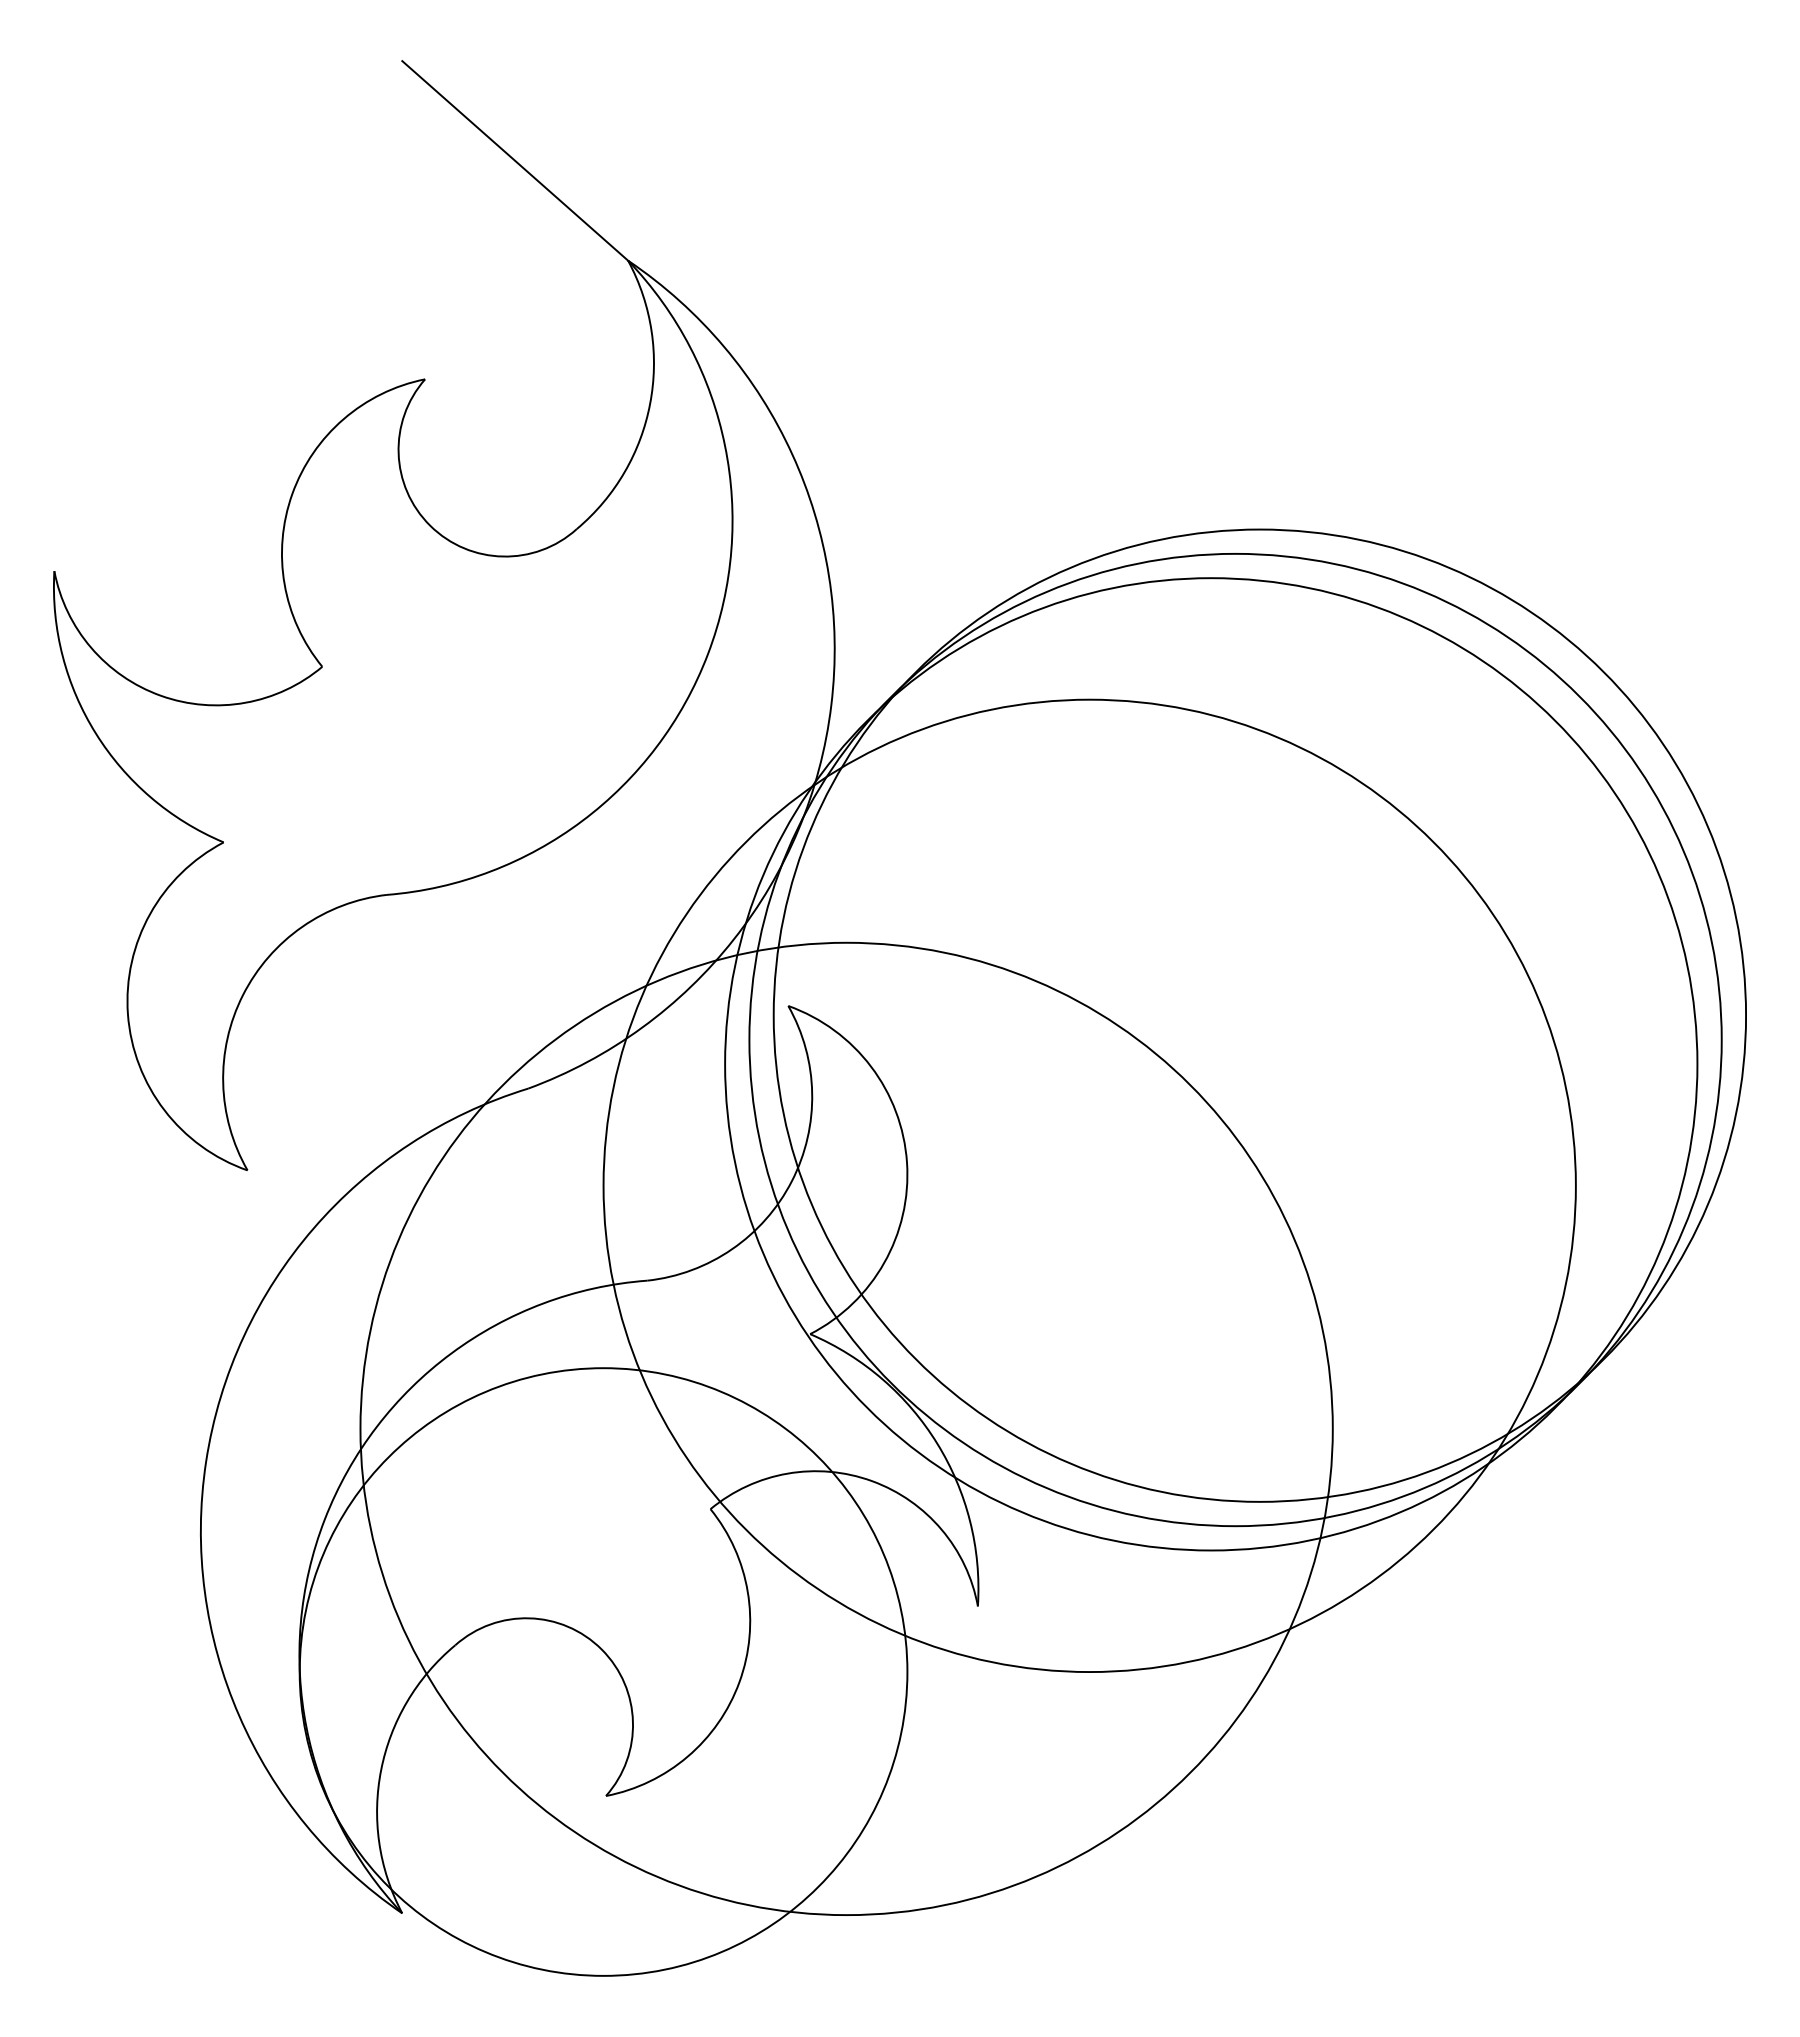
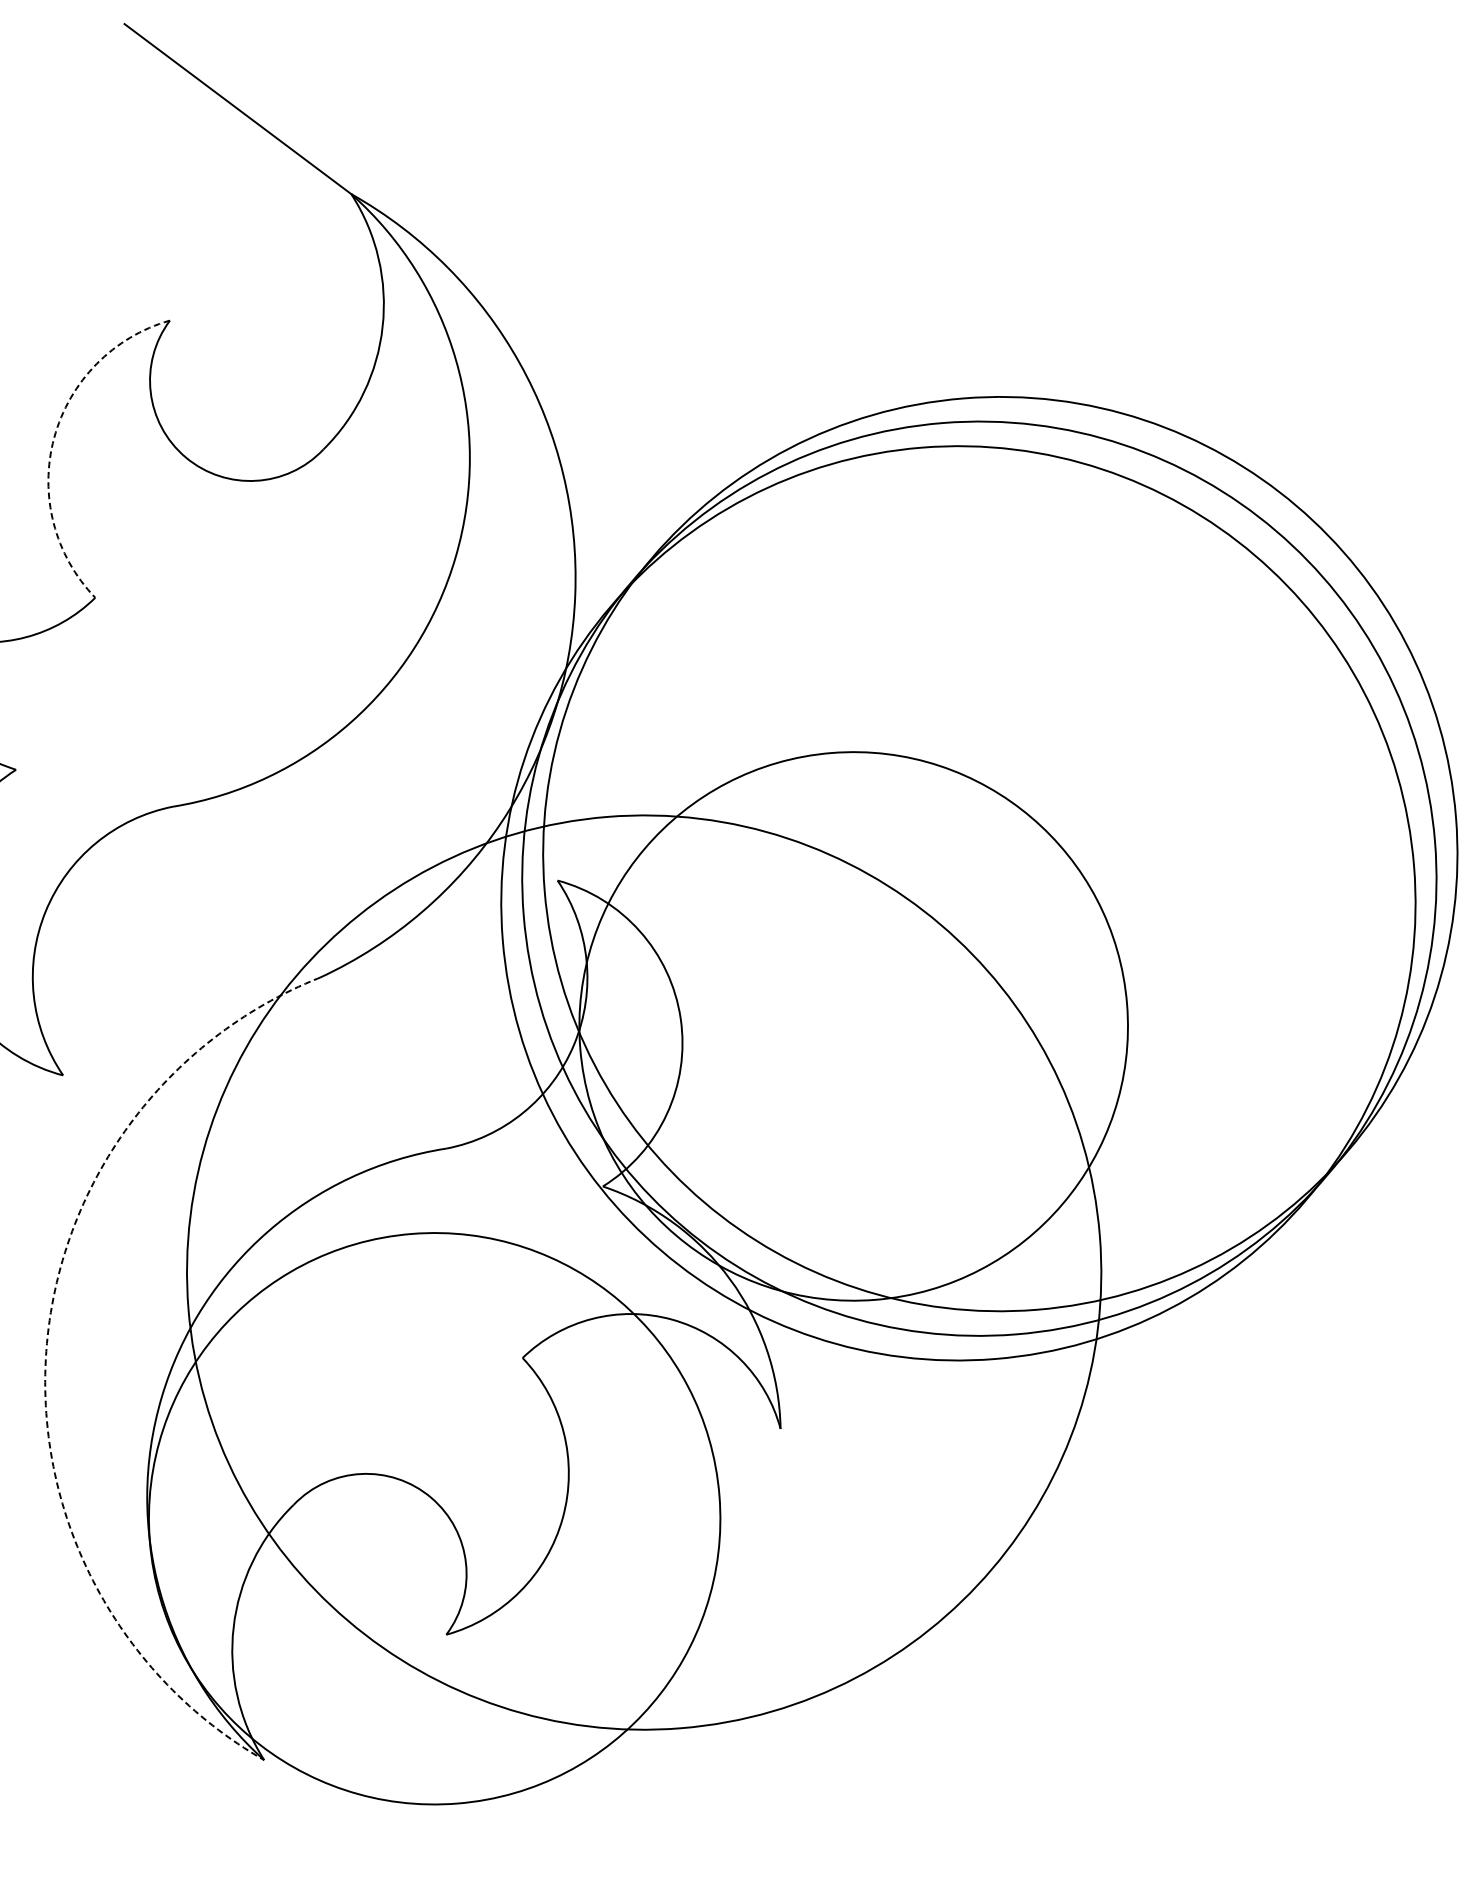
arc: (292, 493) -> (54, 437), solid -> dashed
circle: (1089, 1185) -> (853, 1026), size x0.6
arc: (206, 1461) -> (46, 1351), solid -> dashed

